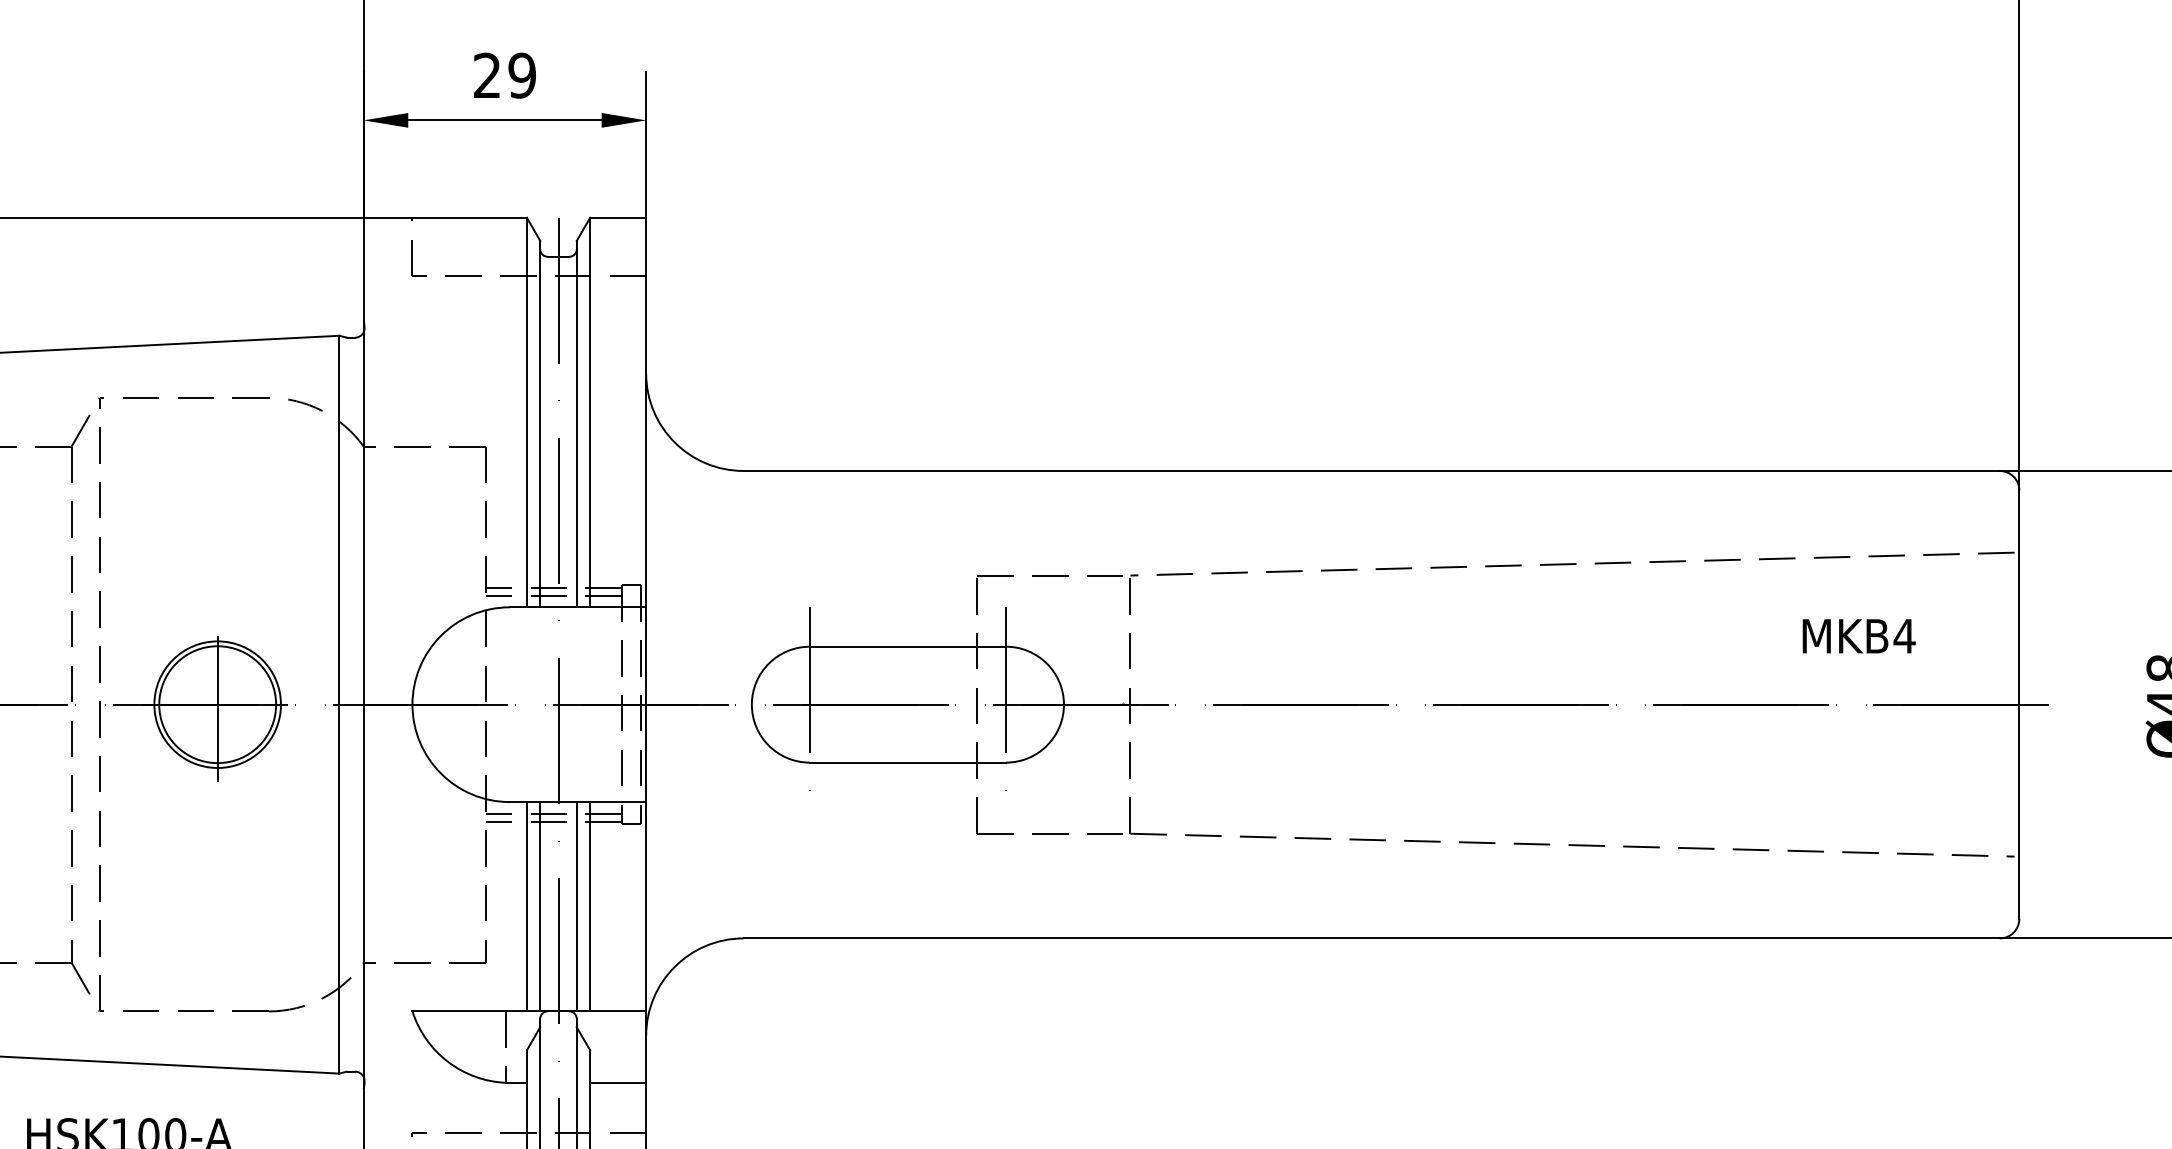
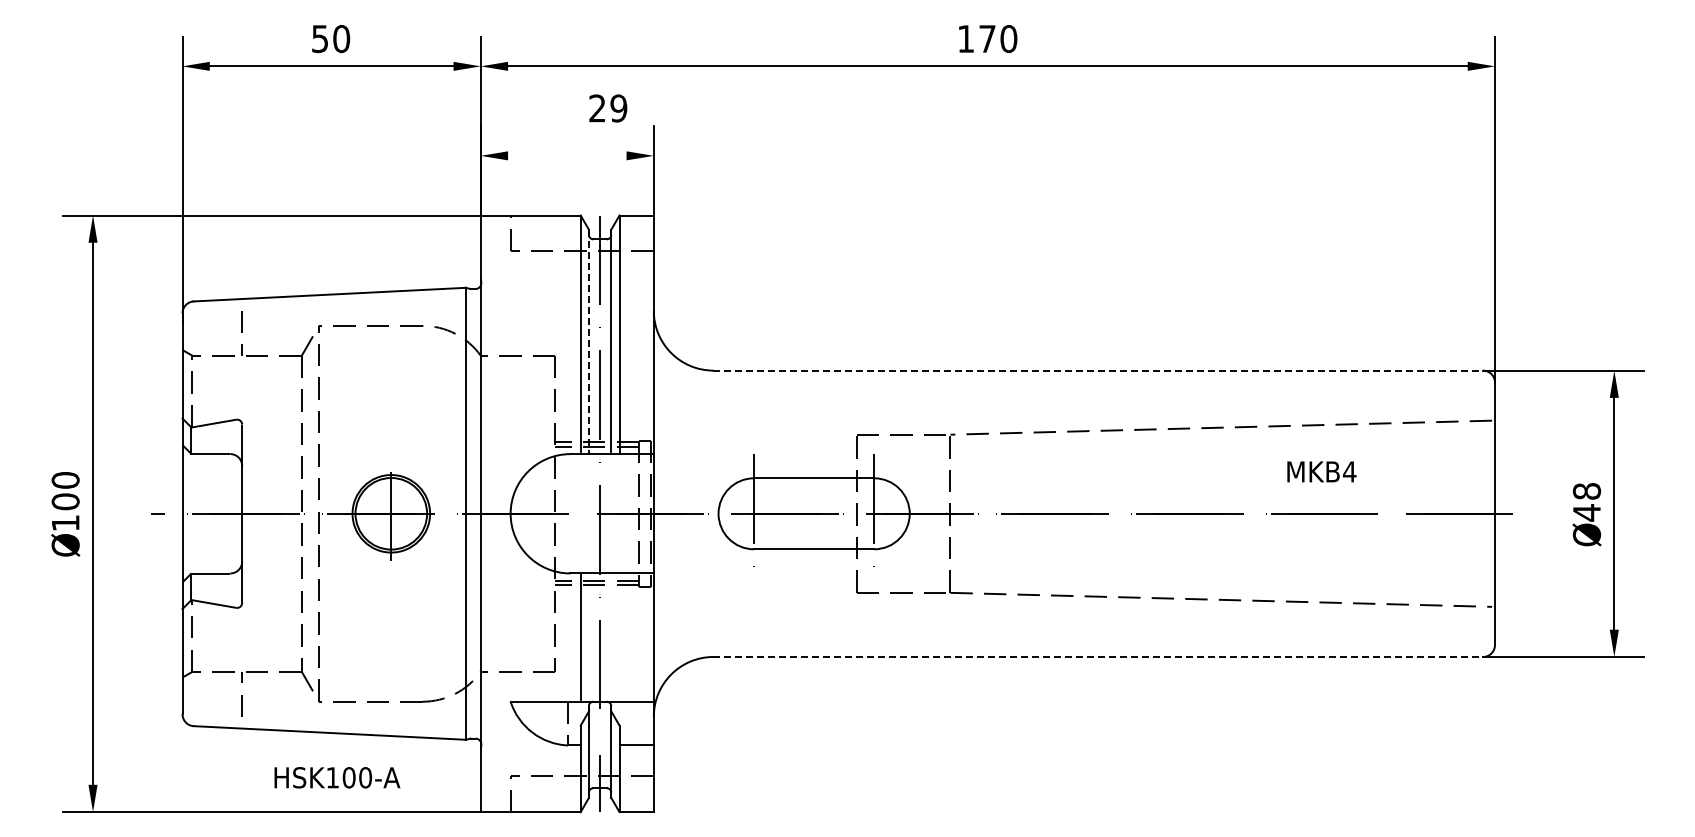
text: (505, 75) -> (608, 108), moved
line: (505, 119) -> (567, 155), removed
line: (539, 425) -> (588, 342), solid -> dashed
line: (1372, 470) -> (1098, 370), solid -> dashed
text: (1858, 635) -> (1321, 471), moved
line: (539, 906) -> (588, 637), removed
line: (577, 906) -> (611, 637), removed
line: (590, 906) -> (619, 637), removed
line: (1372, 937) -> (1098, 656), solid -> dashed

